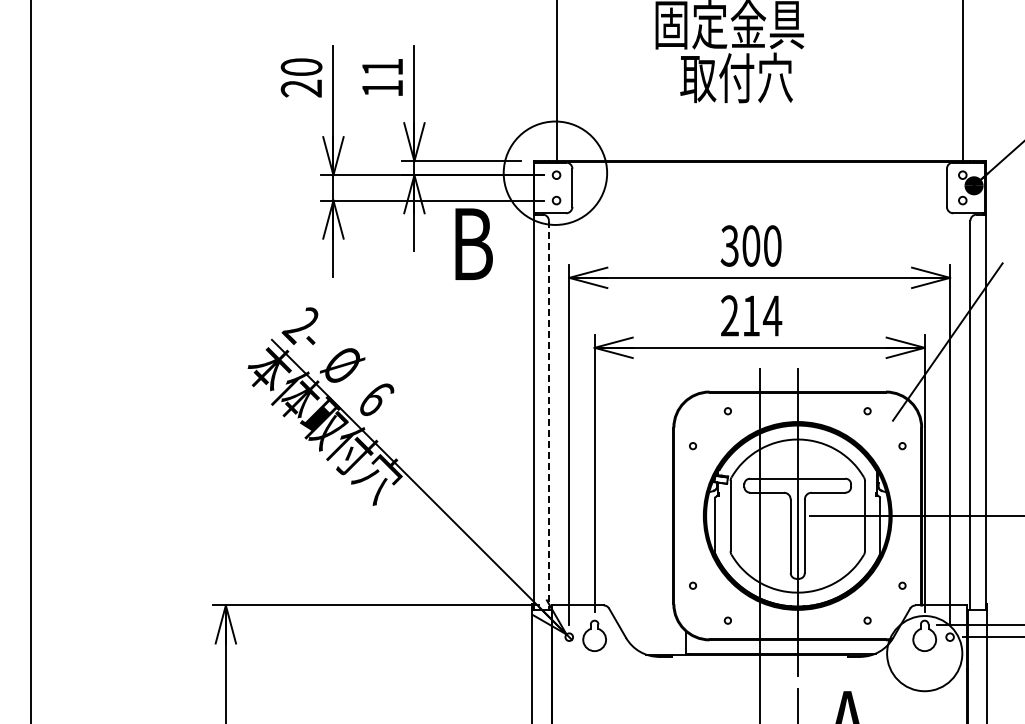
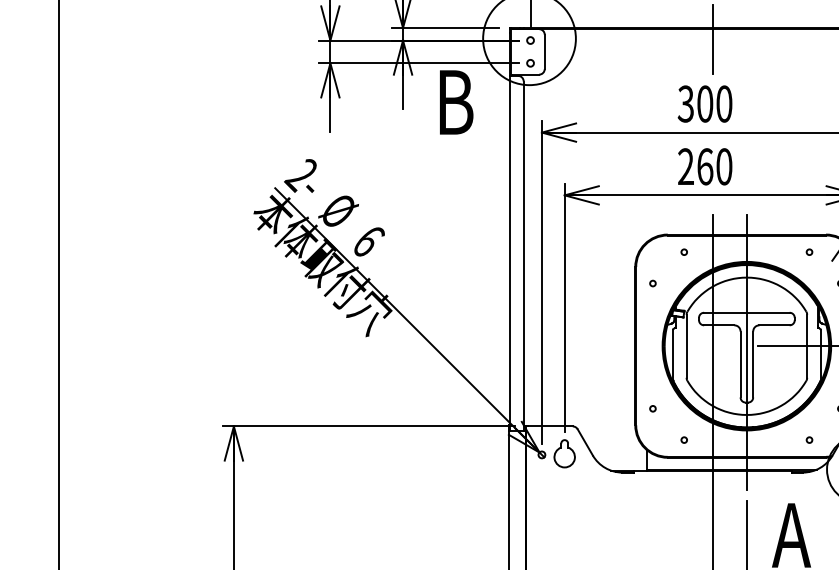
line: (760, 173) -> (713, 38), added
text: (762, 315) -> (715, 166), 214 -> 260
line: (548, 415) -> (523, 256), dashed -> solid

